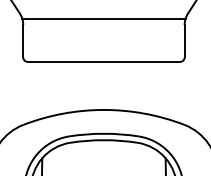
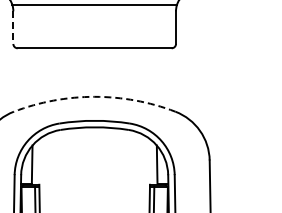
line: (23, 42) -> (13, 28), solid -> dashed
arc: (103, 109) -> (94, 96), solid -> dashed

